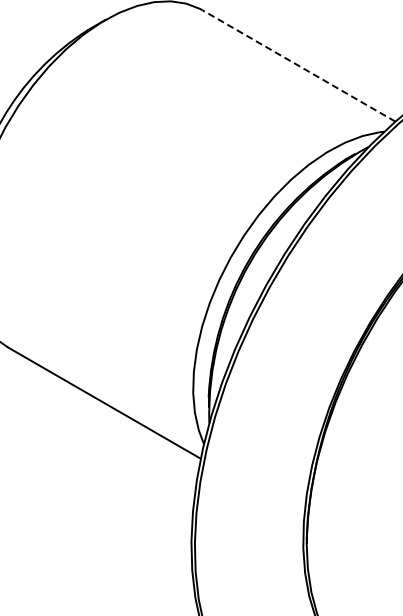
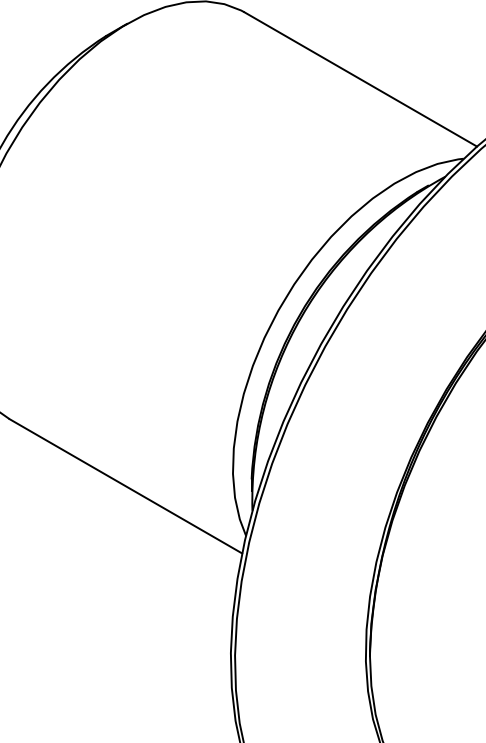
line: (298, 65) -> (360, 78), dashed -> solid

